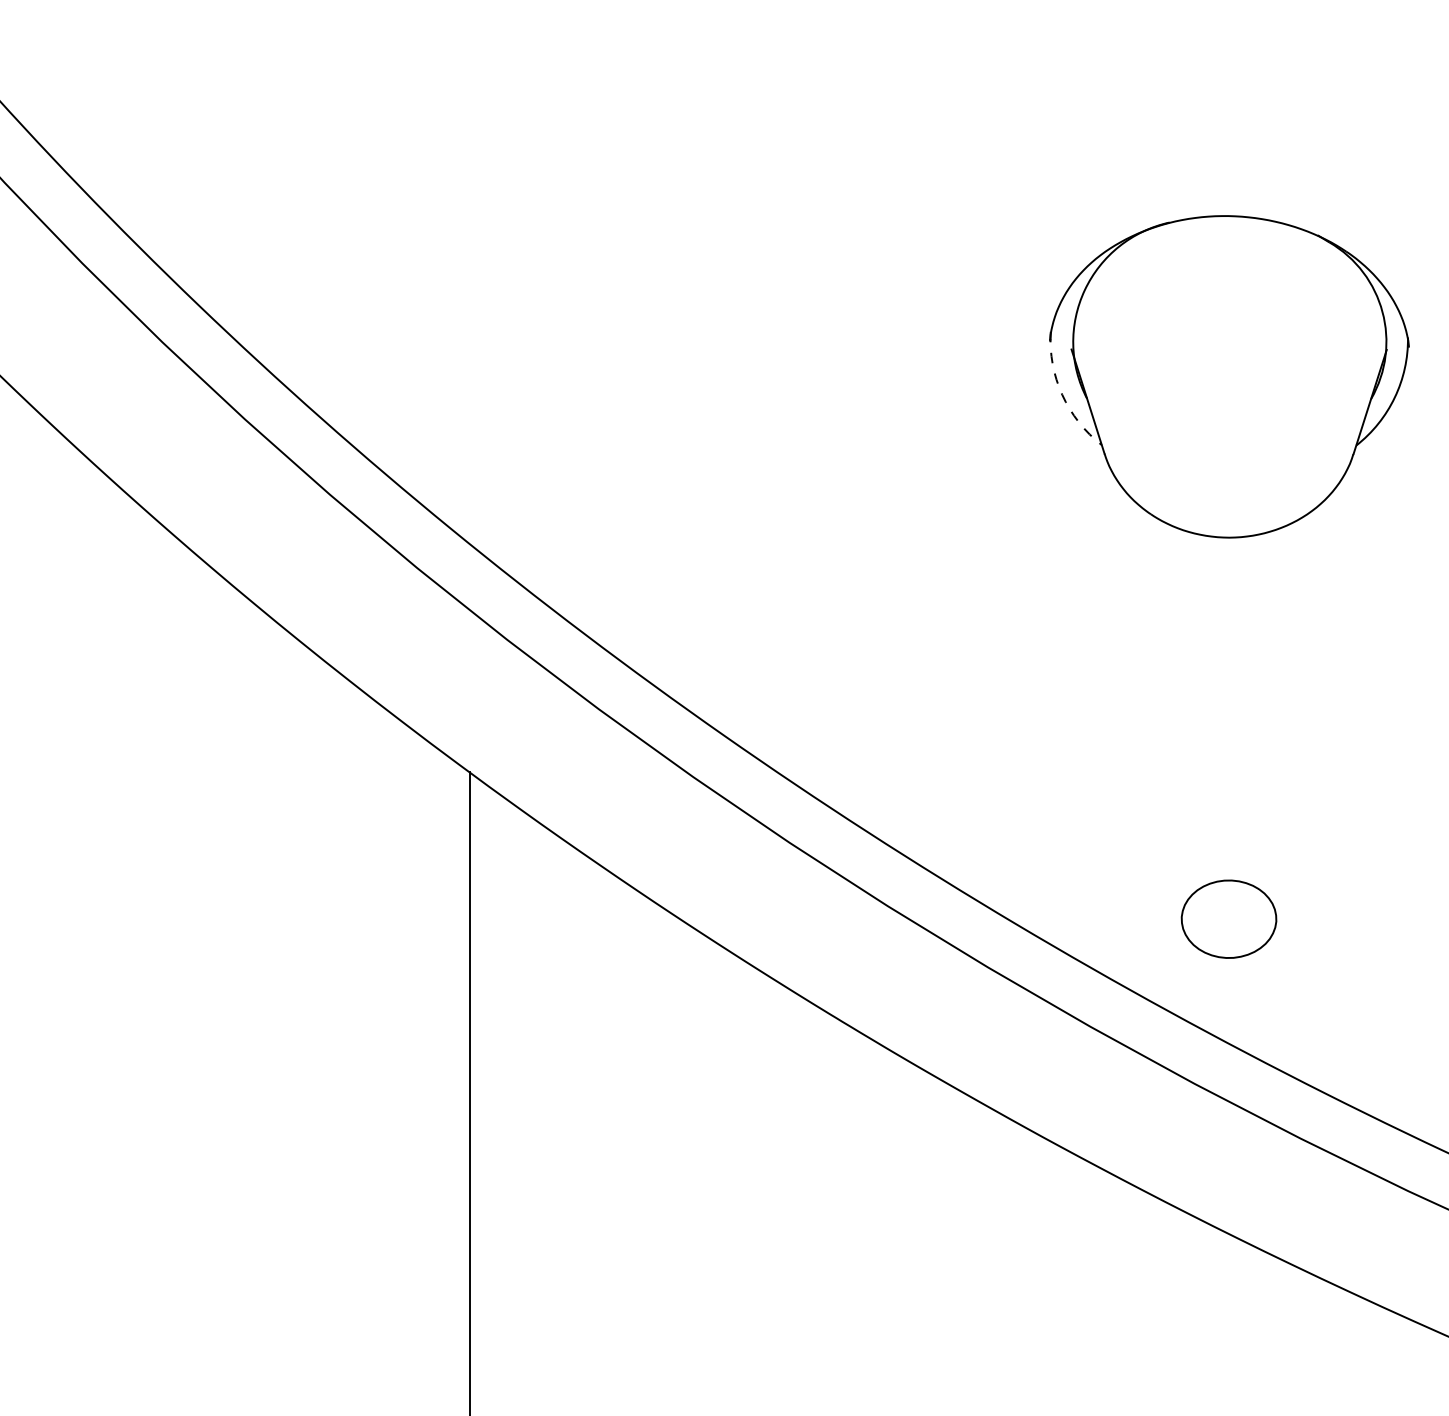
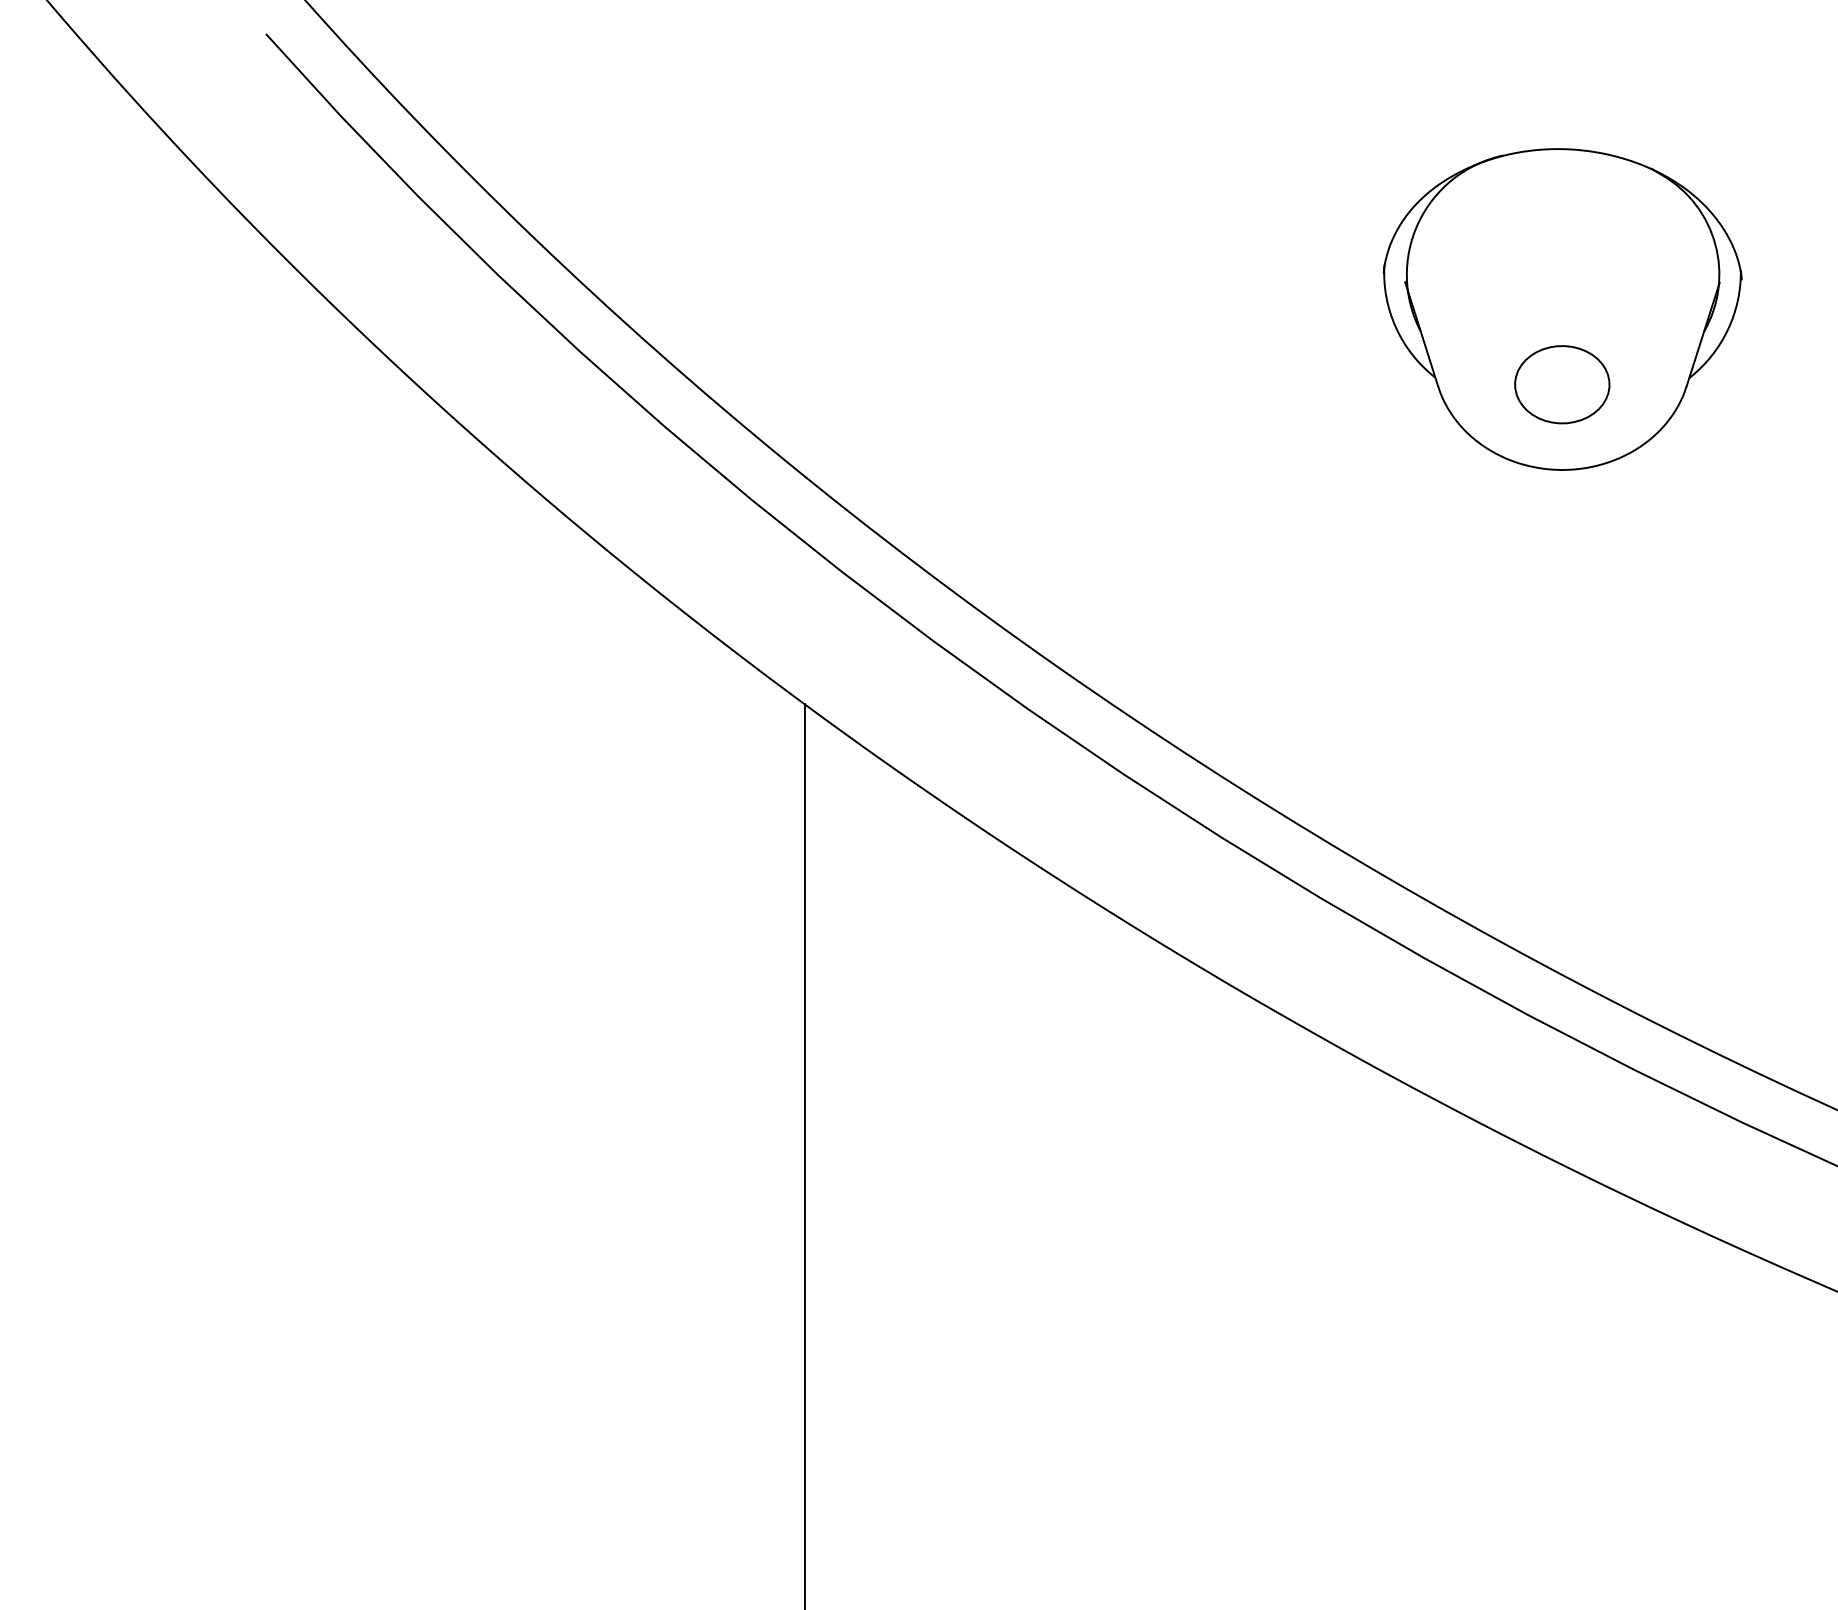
arc: (1061, 394) -> (1395, 327), dashed -> solid
part: (1229, 919) -> (1562, 384), moved

